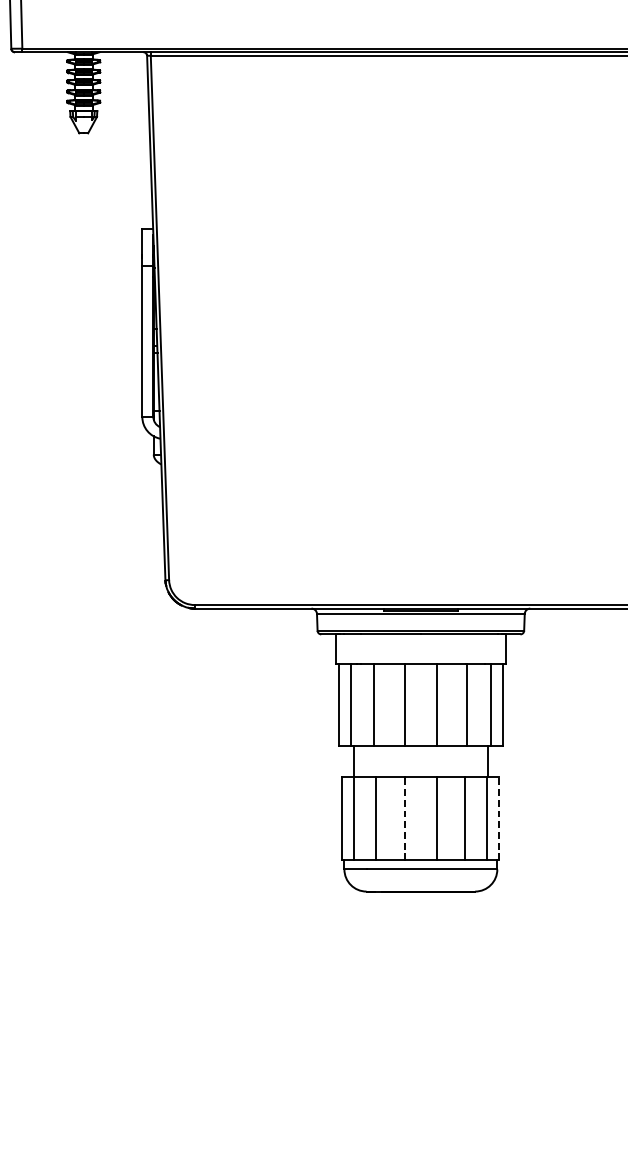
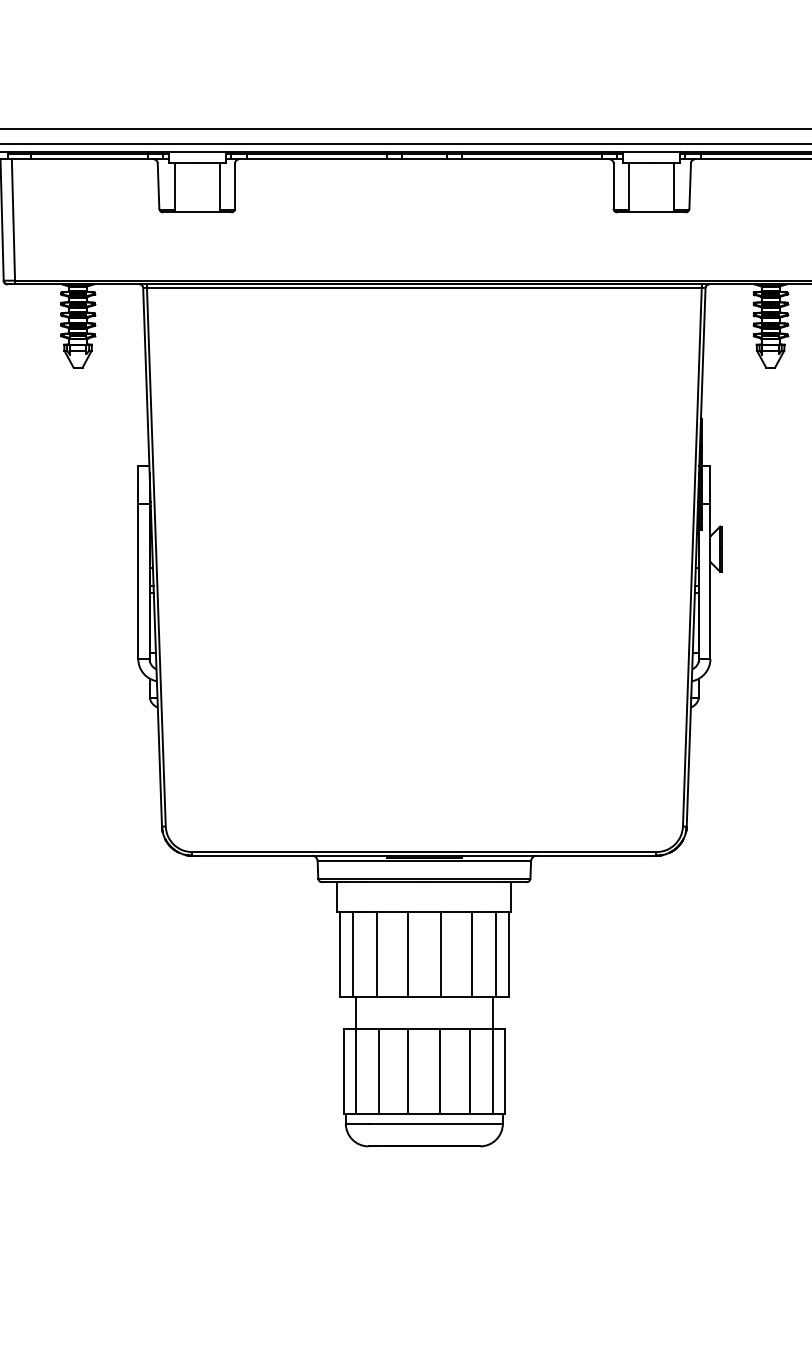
line: (405, 818) -> (408, 1071), dashed -> solid
line: (498, 818) -> (504, 1071), dashed -> solid

